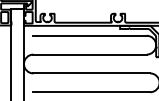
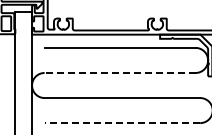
line: (90, 54) -> (120, 72), solid -> dashed
line: (91, 92) -> (122, 123), solid -> dashed

